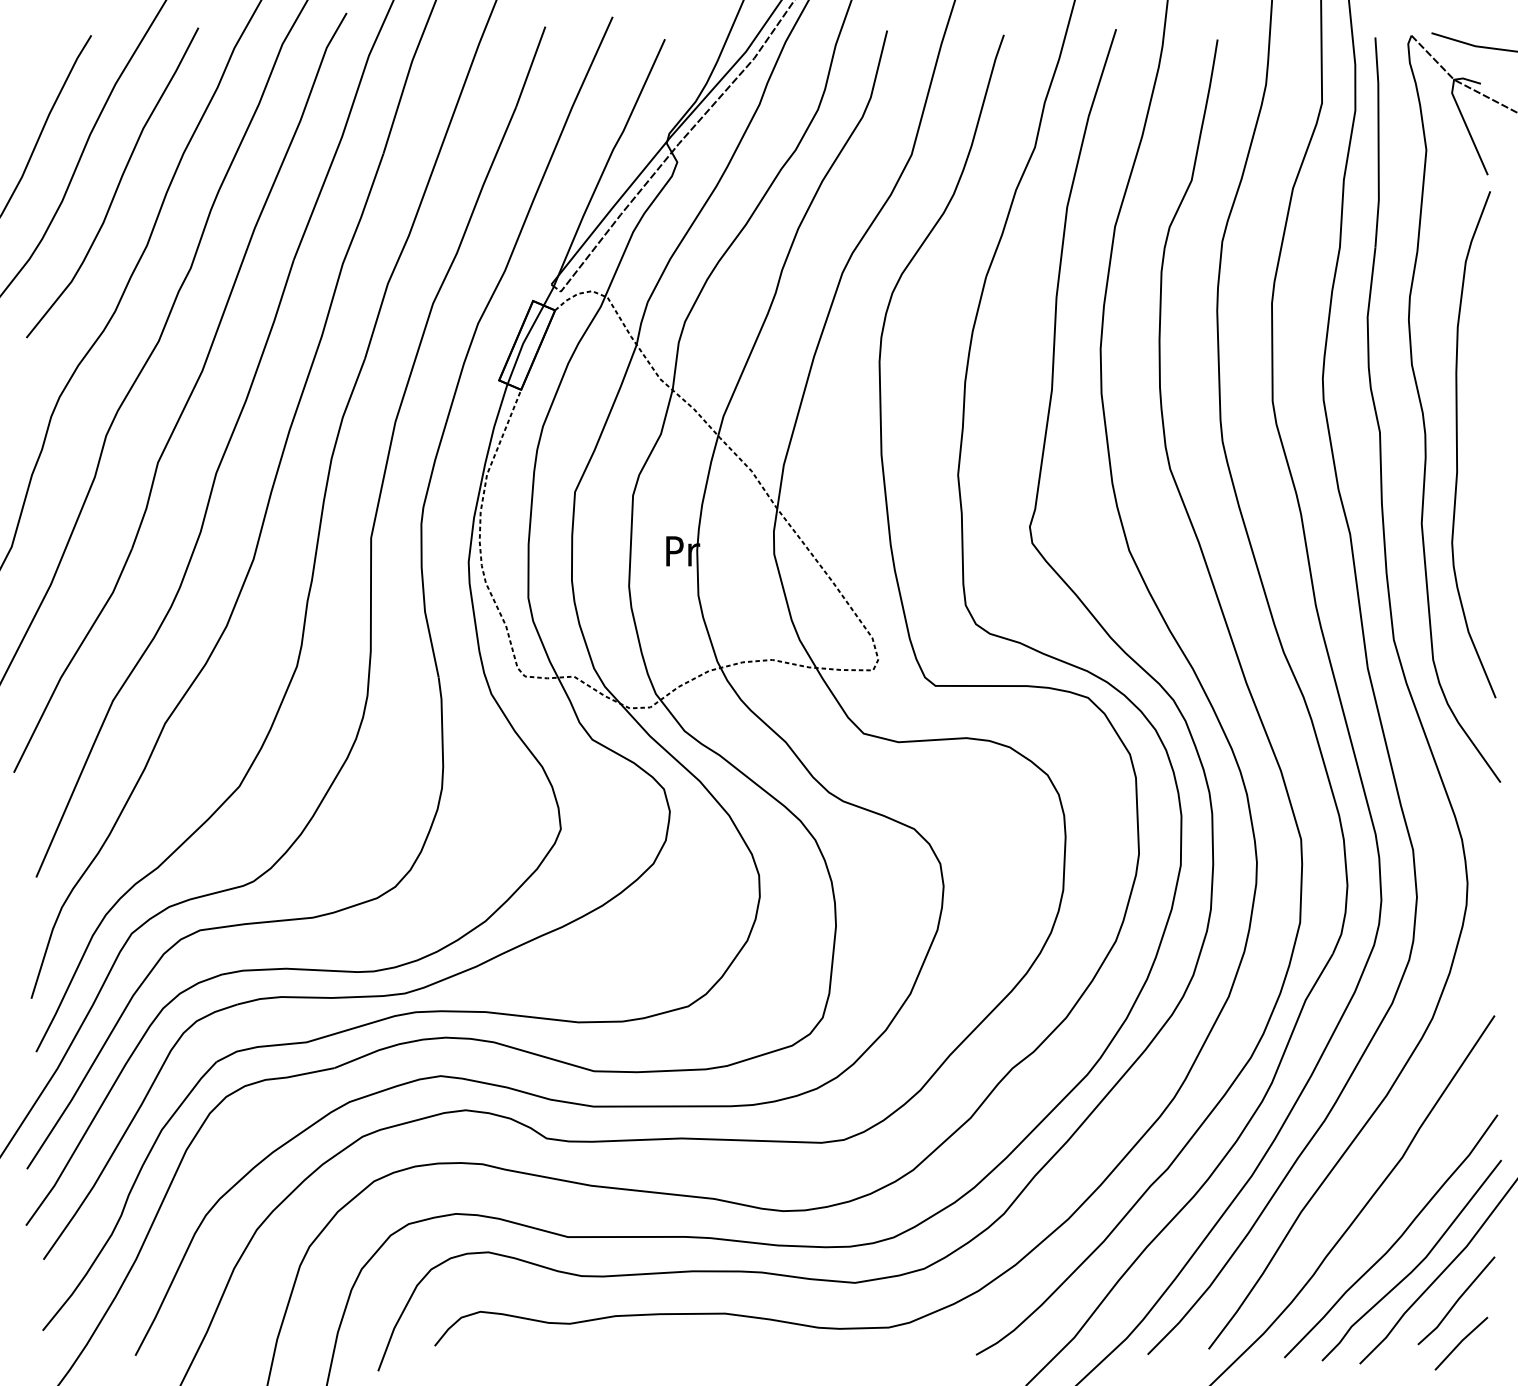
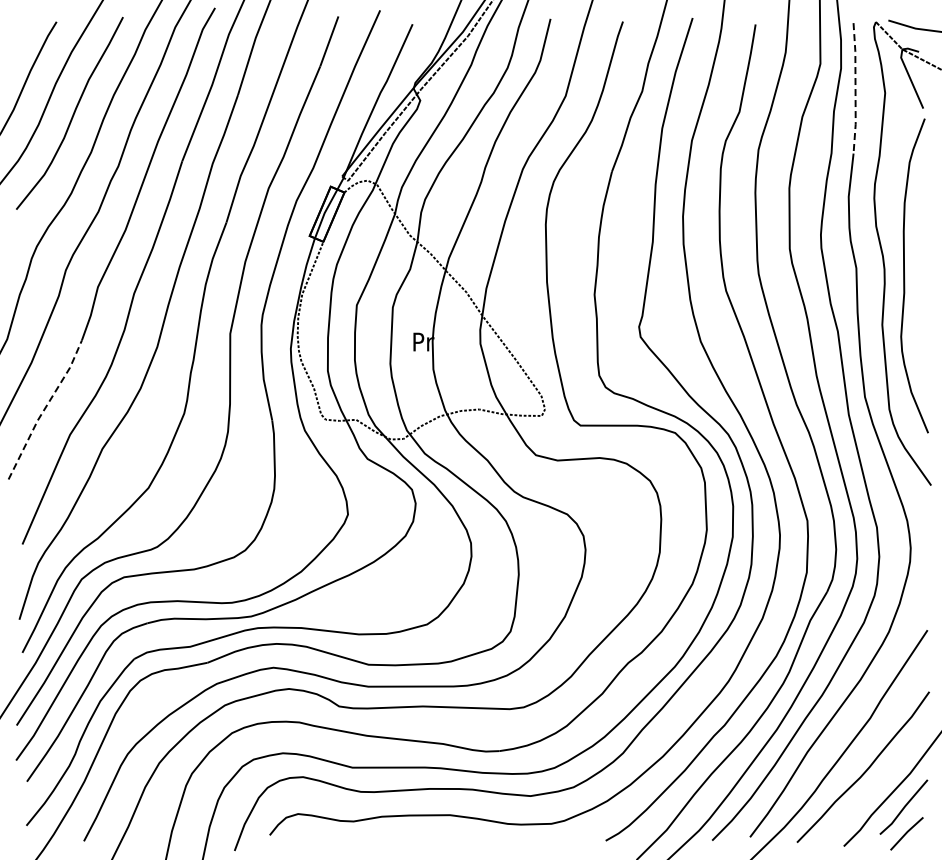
line: (1378, 142) -> (855, 88), solid -> dashed
line: (71, 659) -> (44, 409), solid -> dashed
curve: (1417, 1264) -> (879, 784), removed

